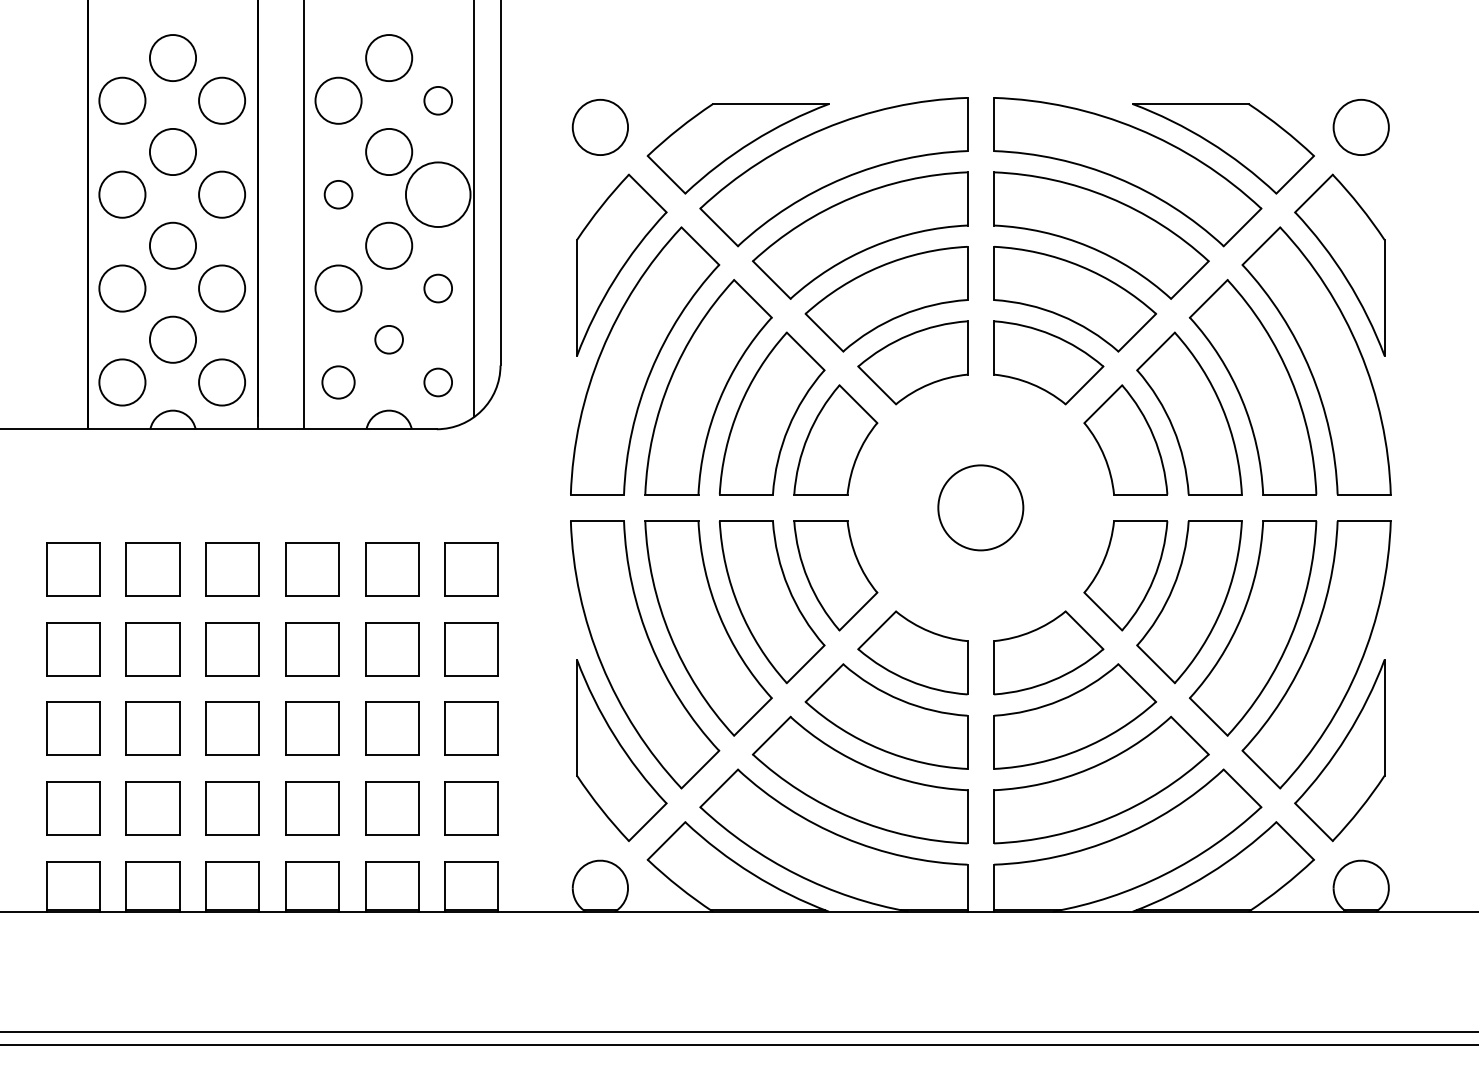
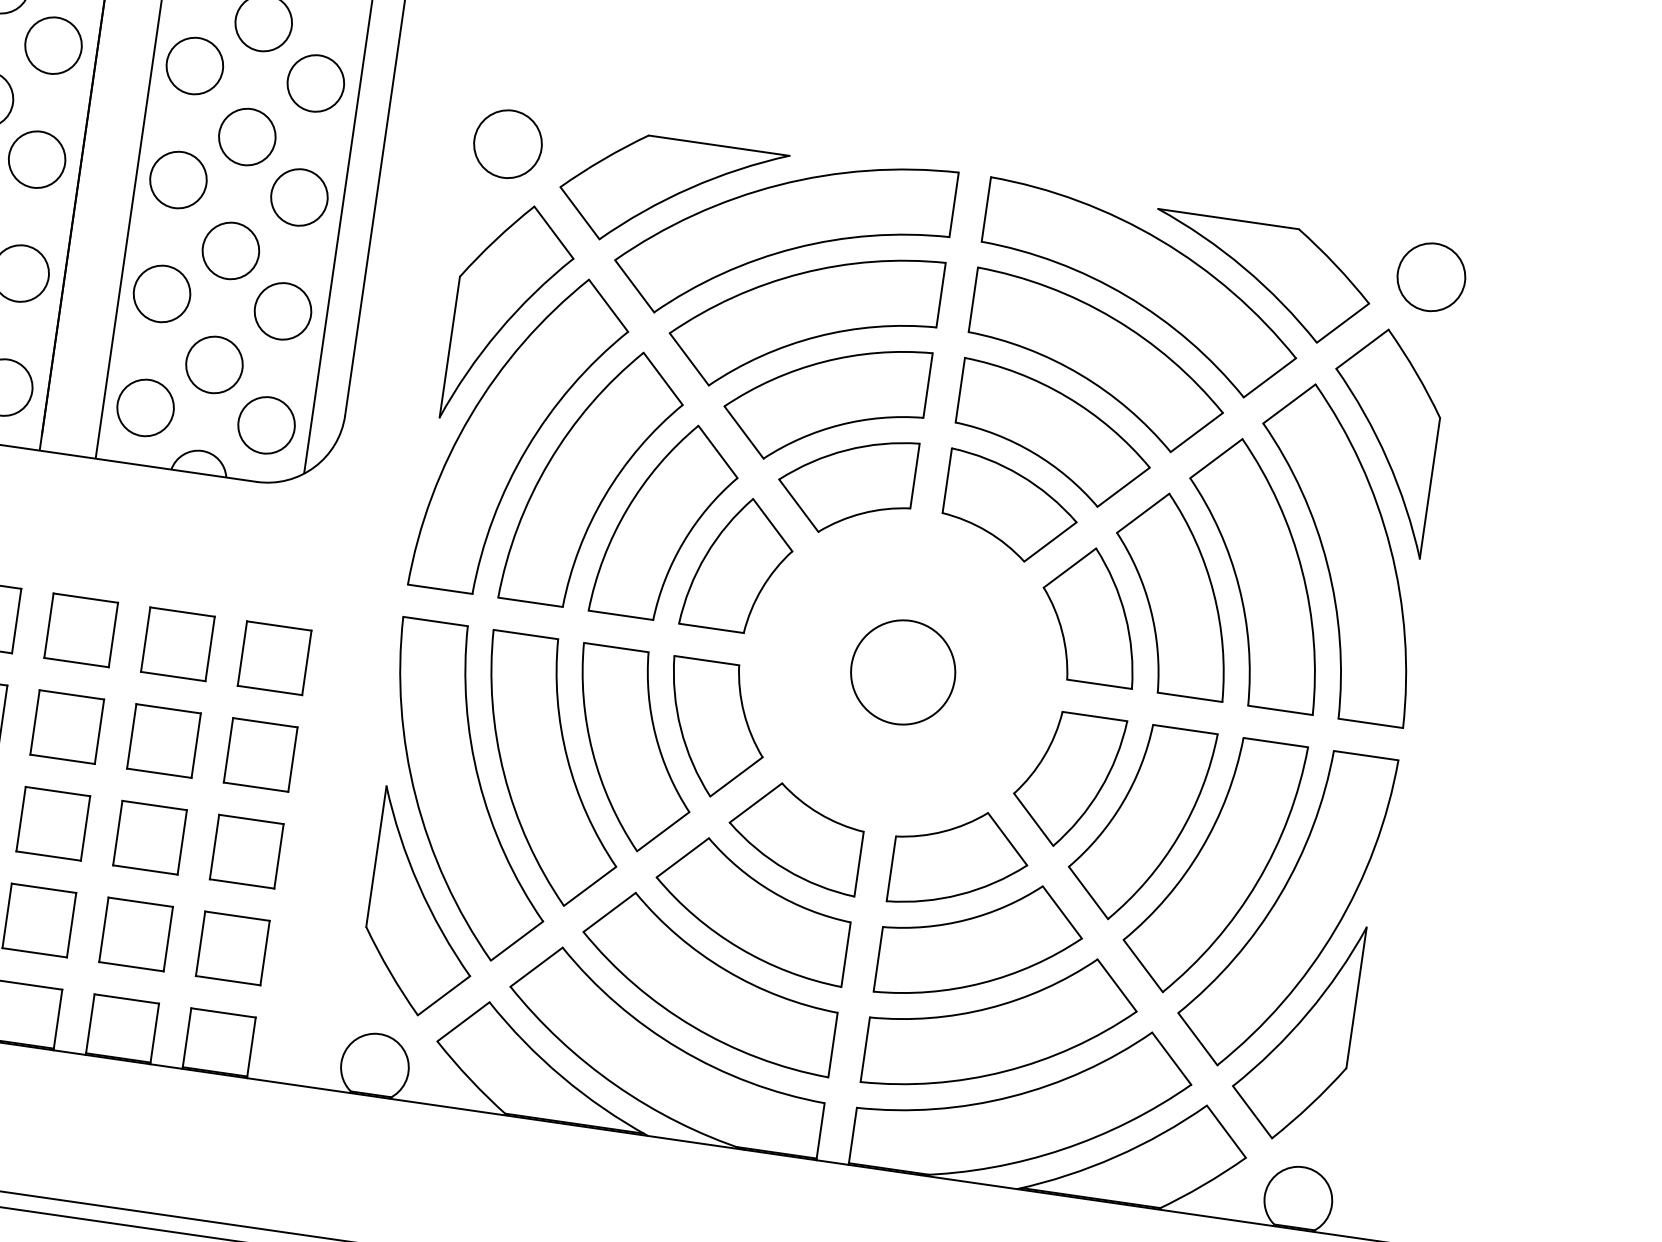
circle: (438, 100) -> (316, 83), size x1.67
circle: (338, 194) -> (178, 179), size x1.67
circle: (438, 194) -> (299, 197), size x0.71
circle: (438, 288) -> (283, 311), size x1.67
circle: (389, 339) -> (214, 364), size x1.67
circle: (338, 382) -> (145, 407), size x1.43
circle: (438, 382) -> (266, 425), size x1.67

